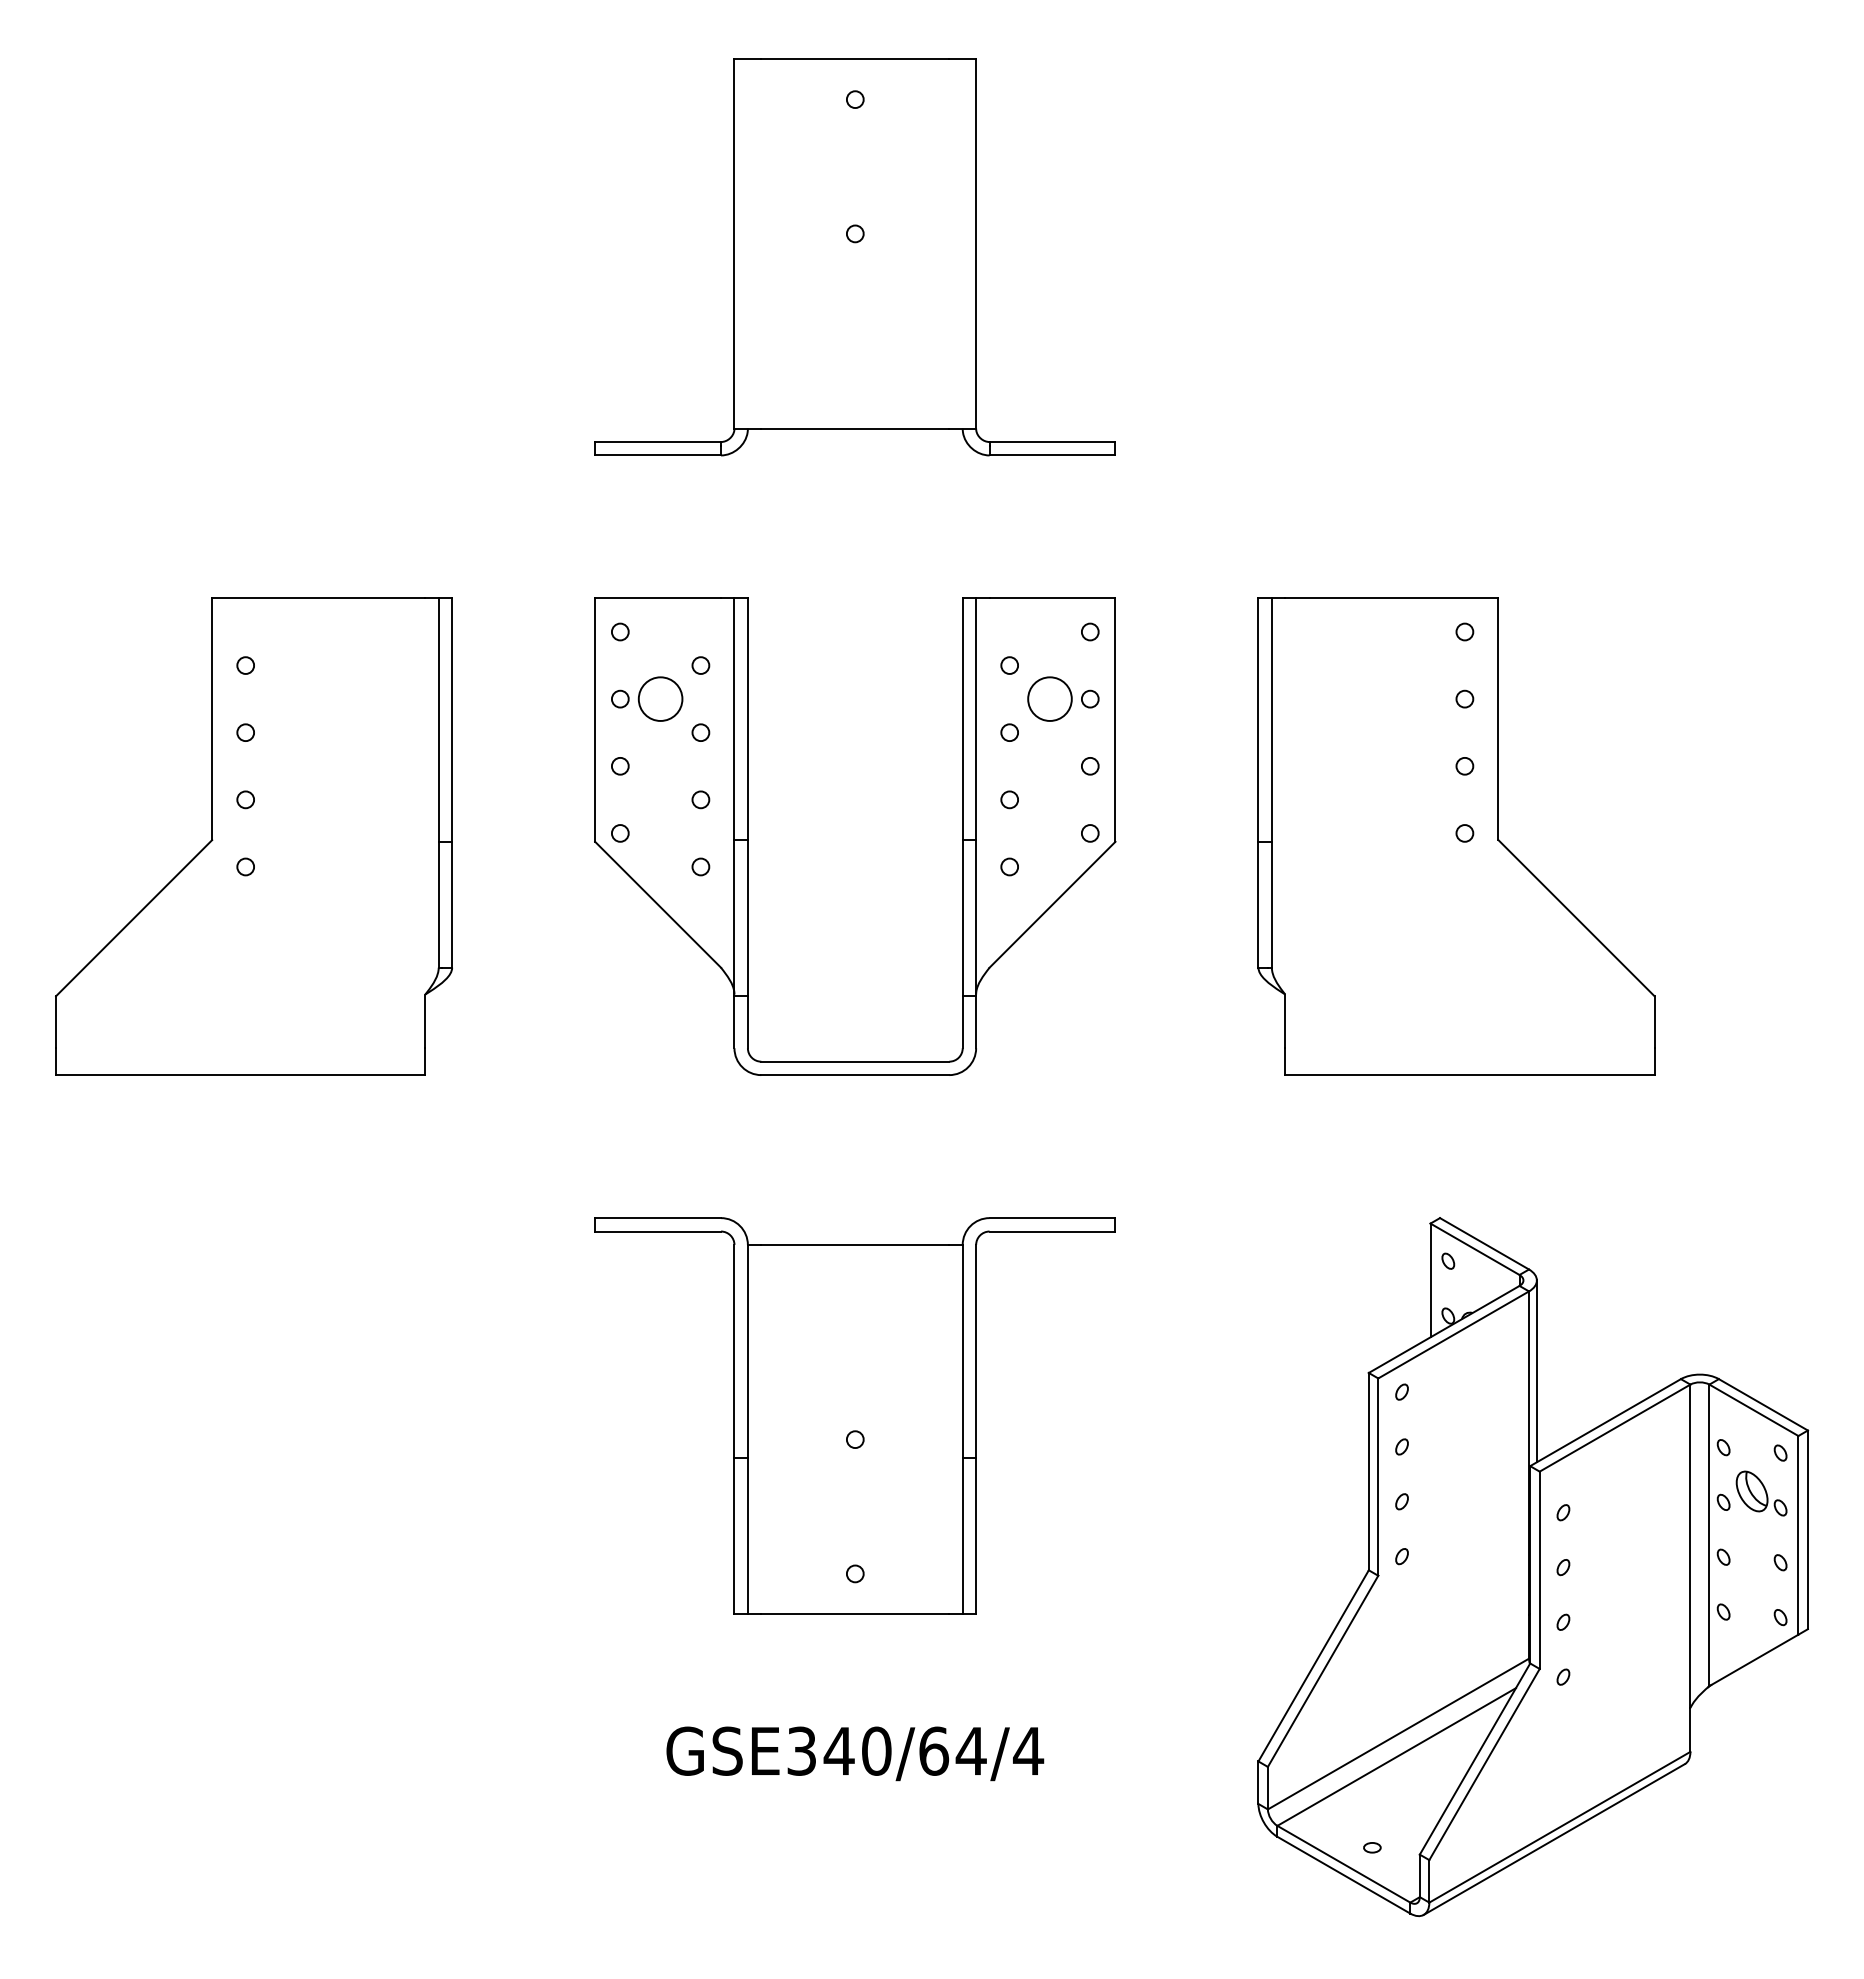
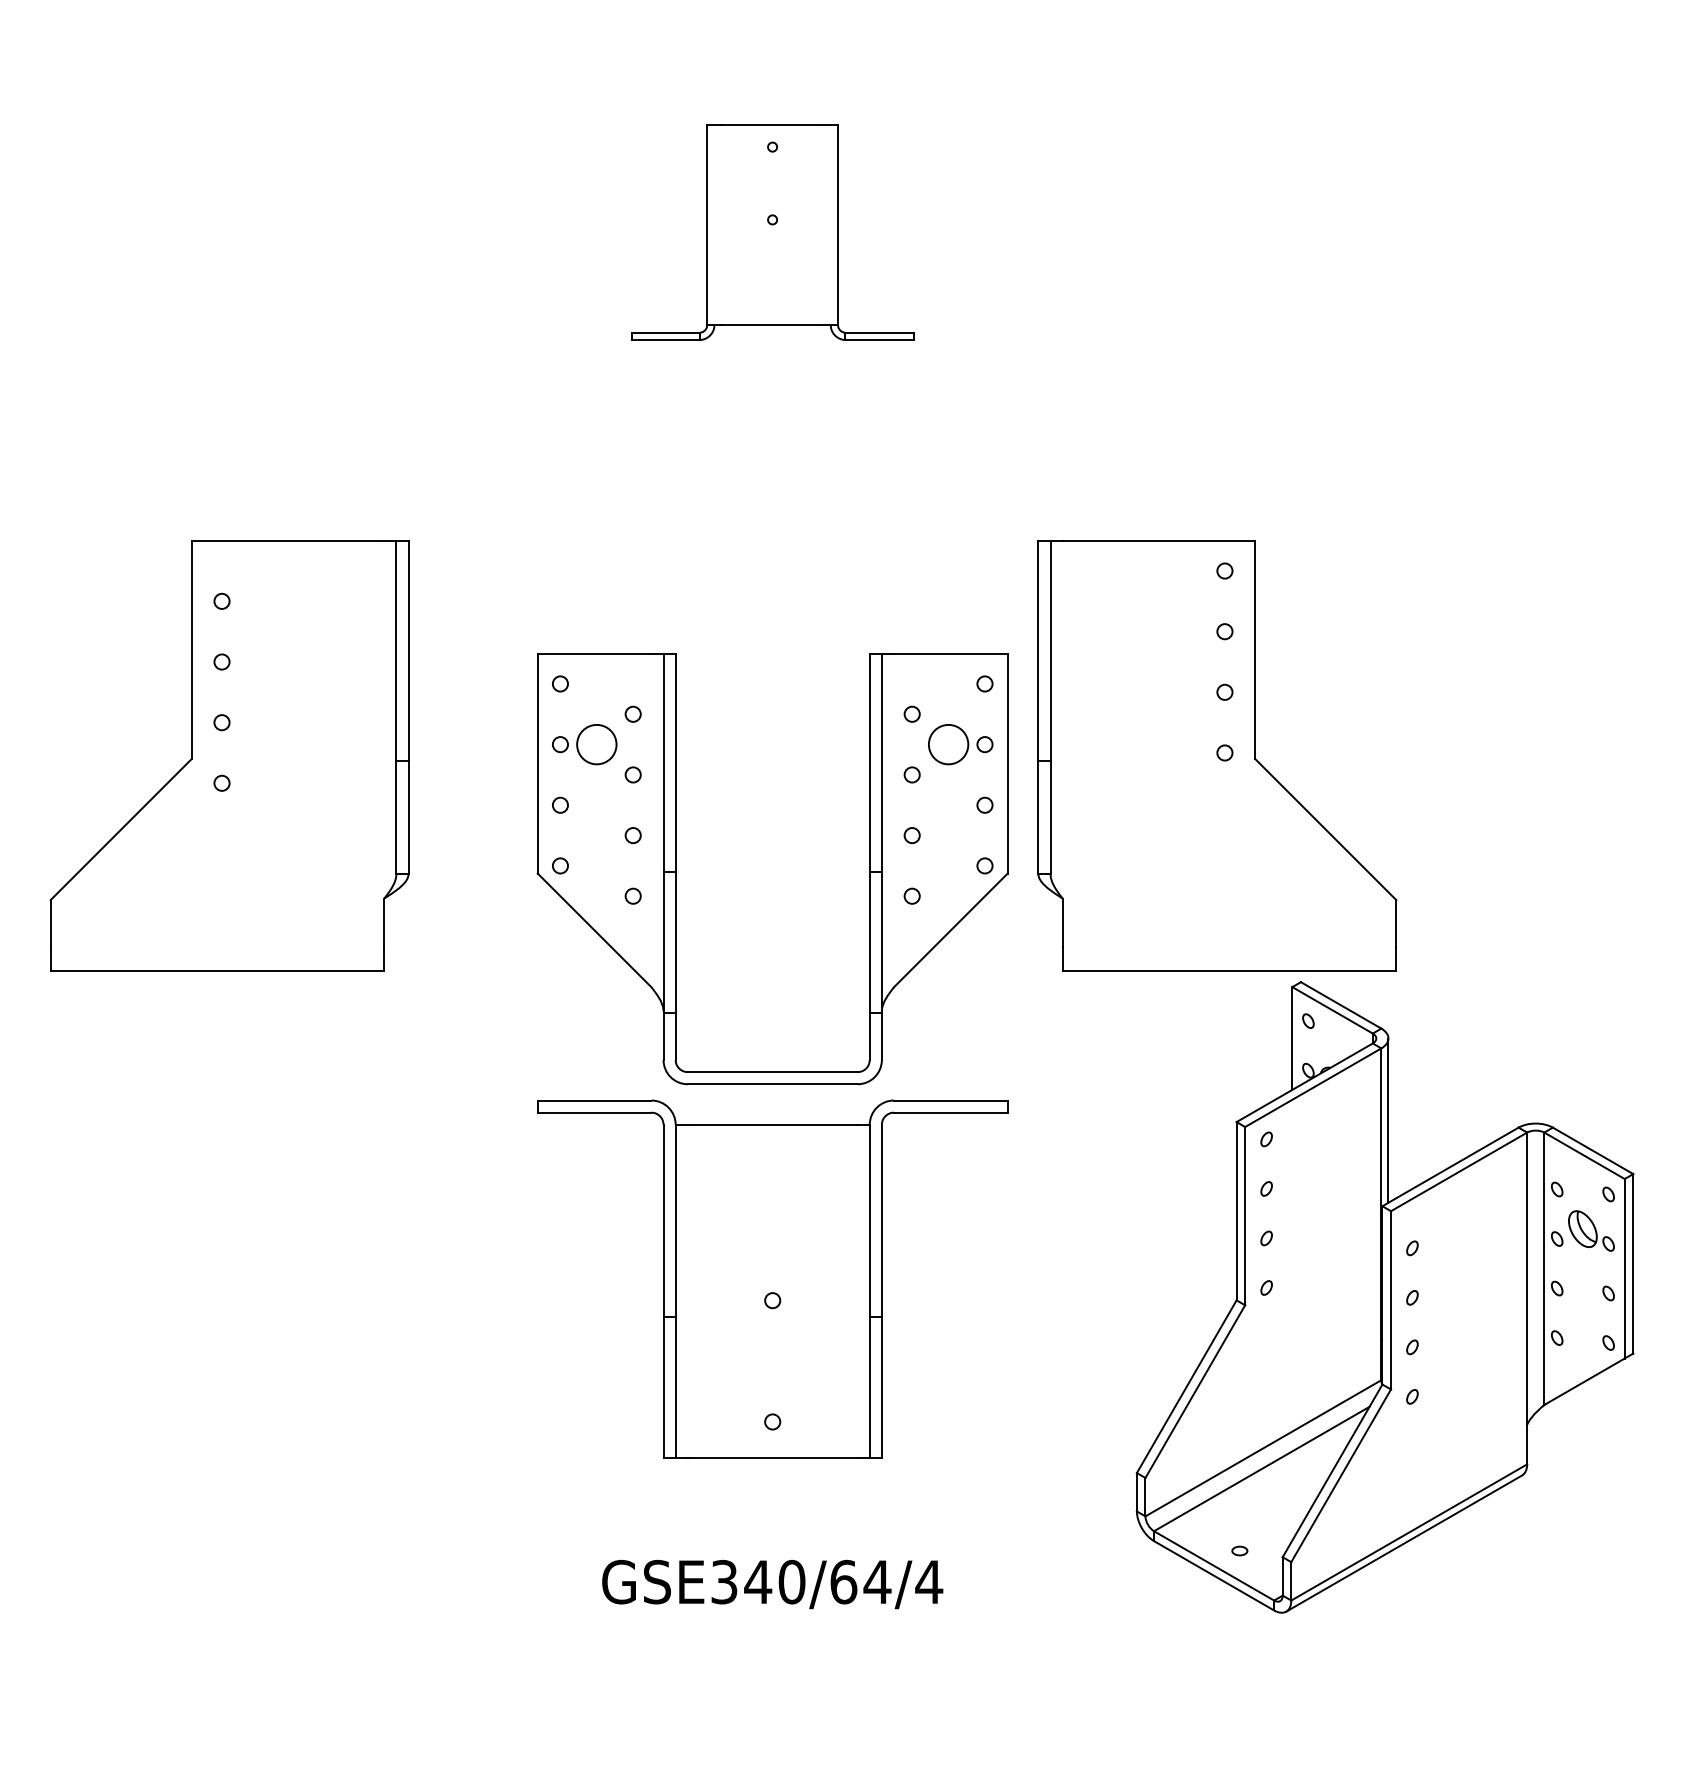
part: (854, 257) -> (771, 232), size x0.6
part: (748, 836) -> (676, 868), moved
part: (1456, 836) -> (1217, 755), moved
part: (1533, 1567) -> (1385, 1297), moved

